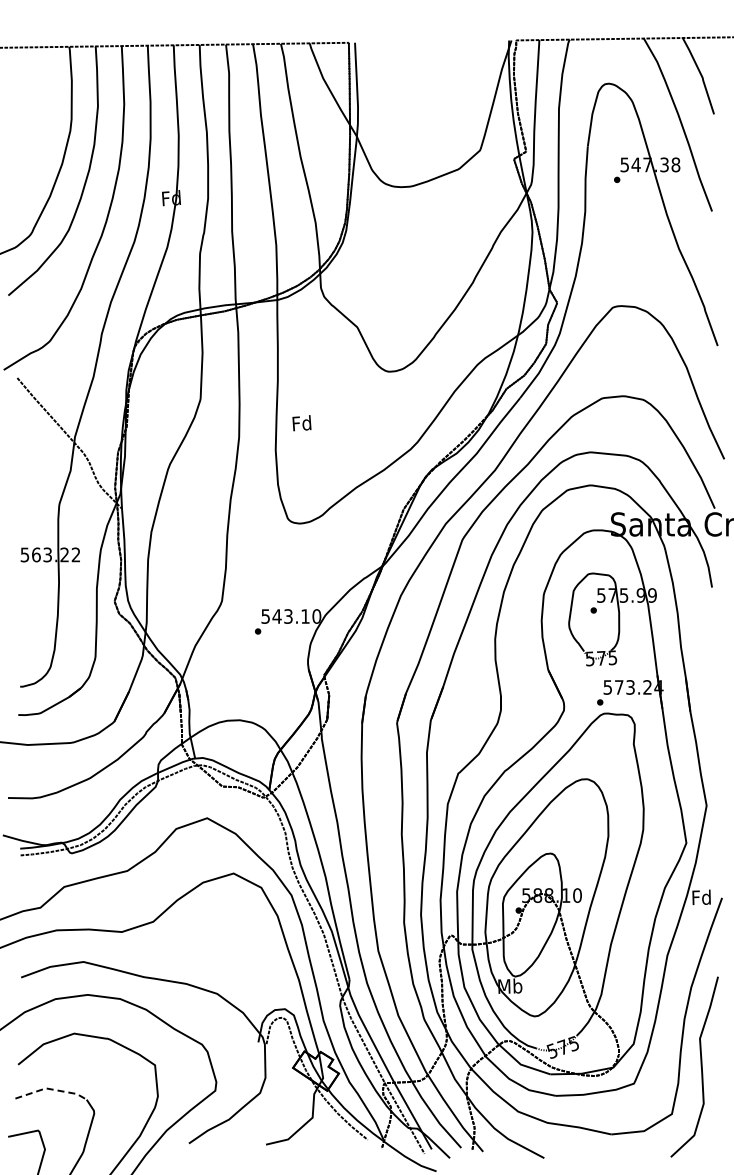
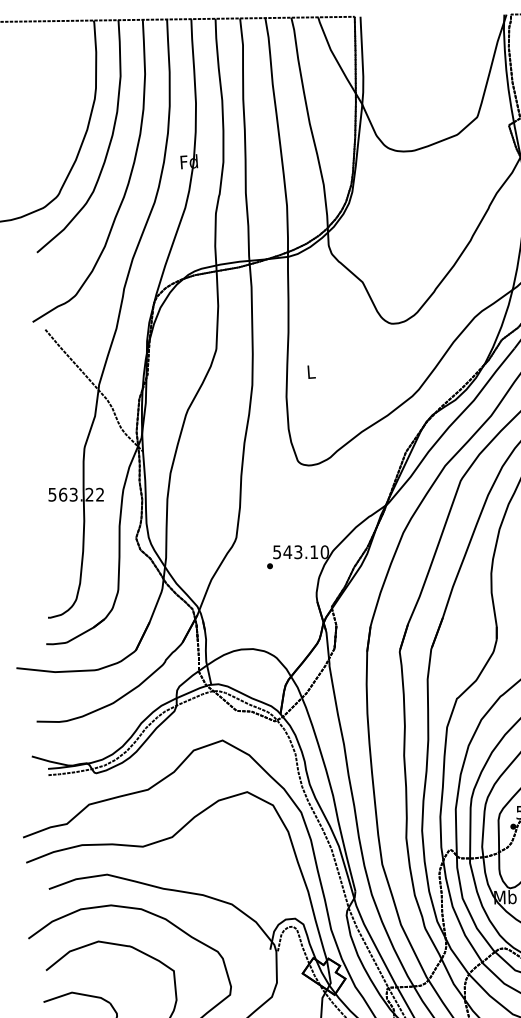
text: (301, 423) -> (310, 372), Fd -> L
line: (51, 1089) -> (77, 993), dashed -> solid

